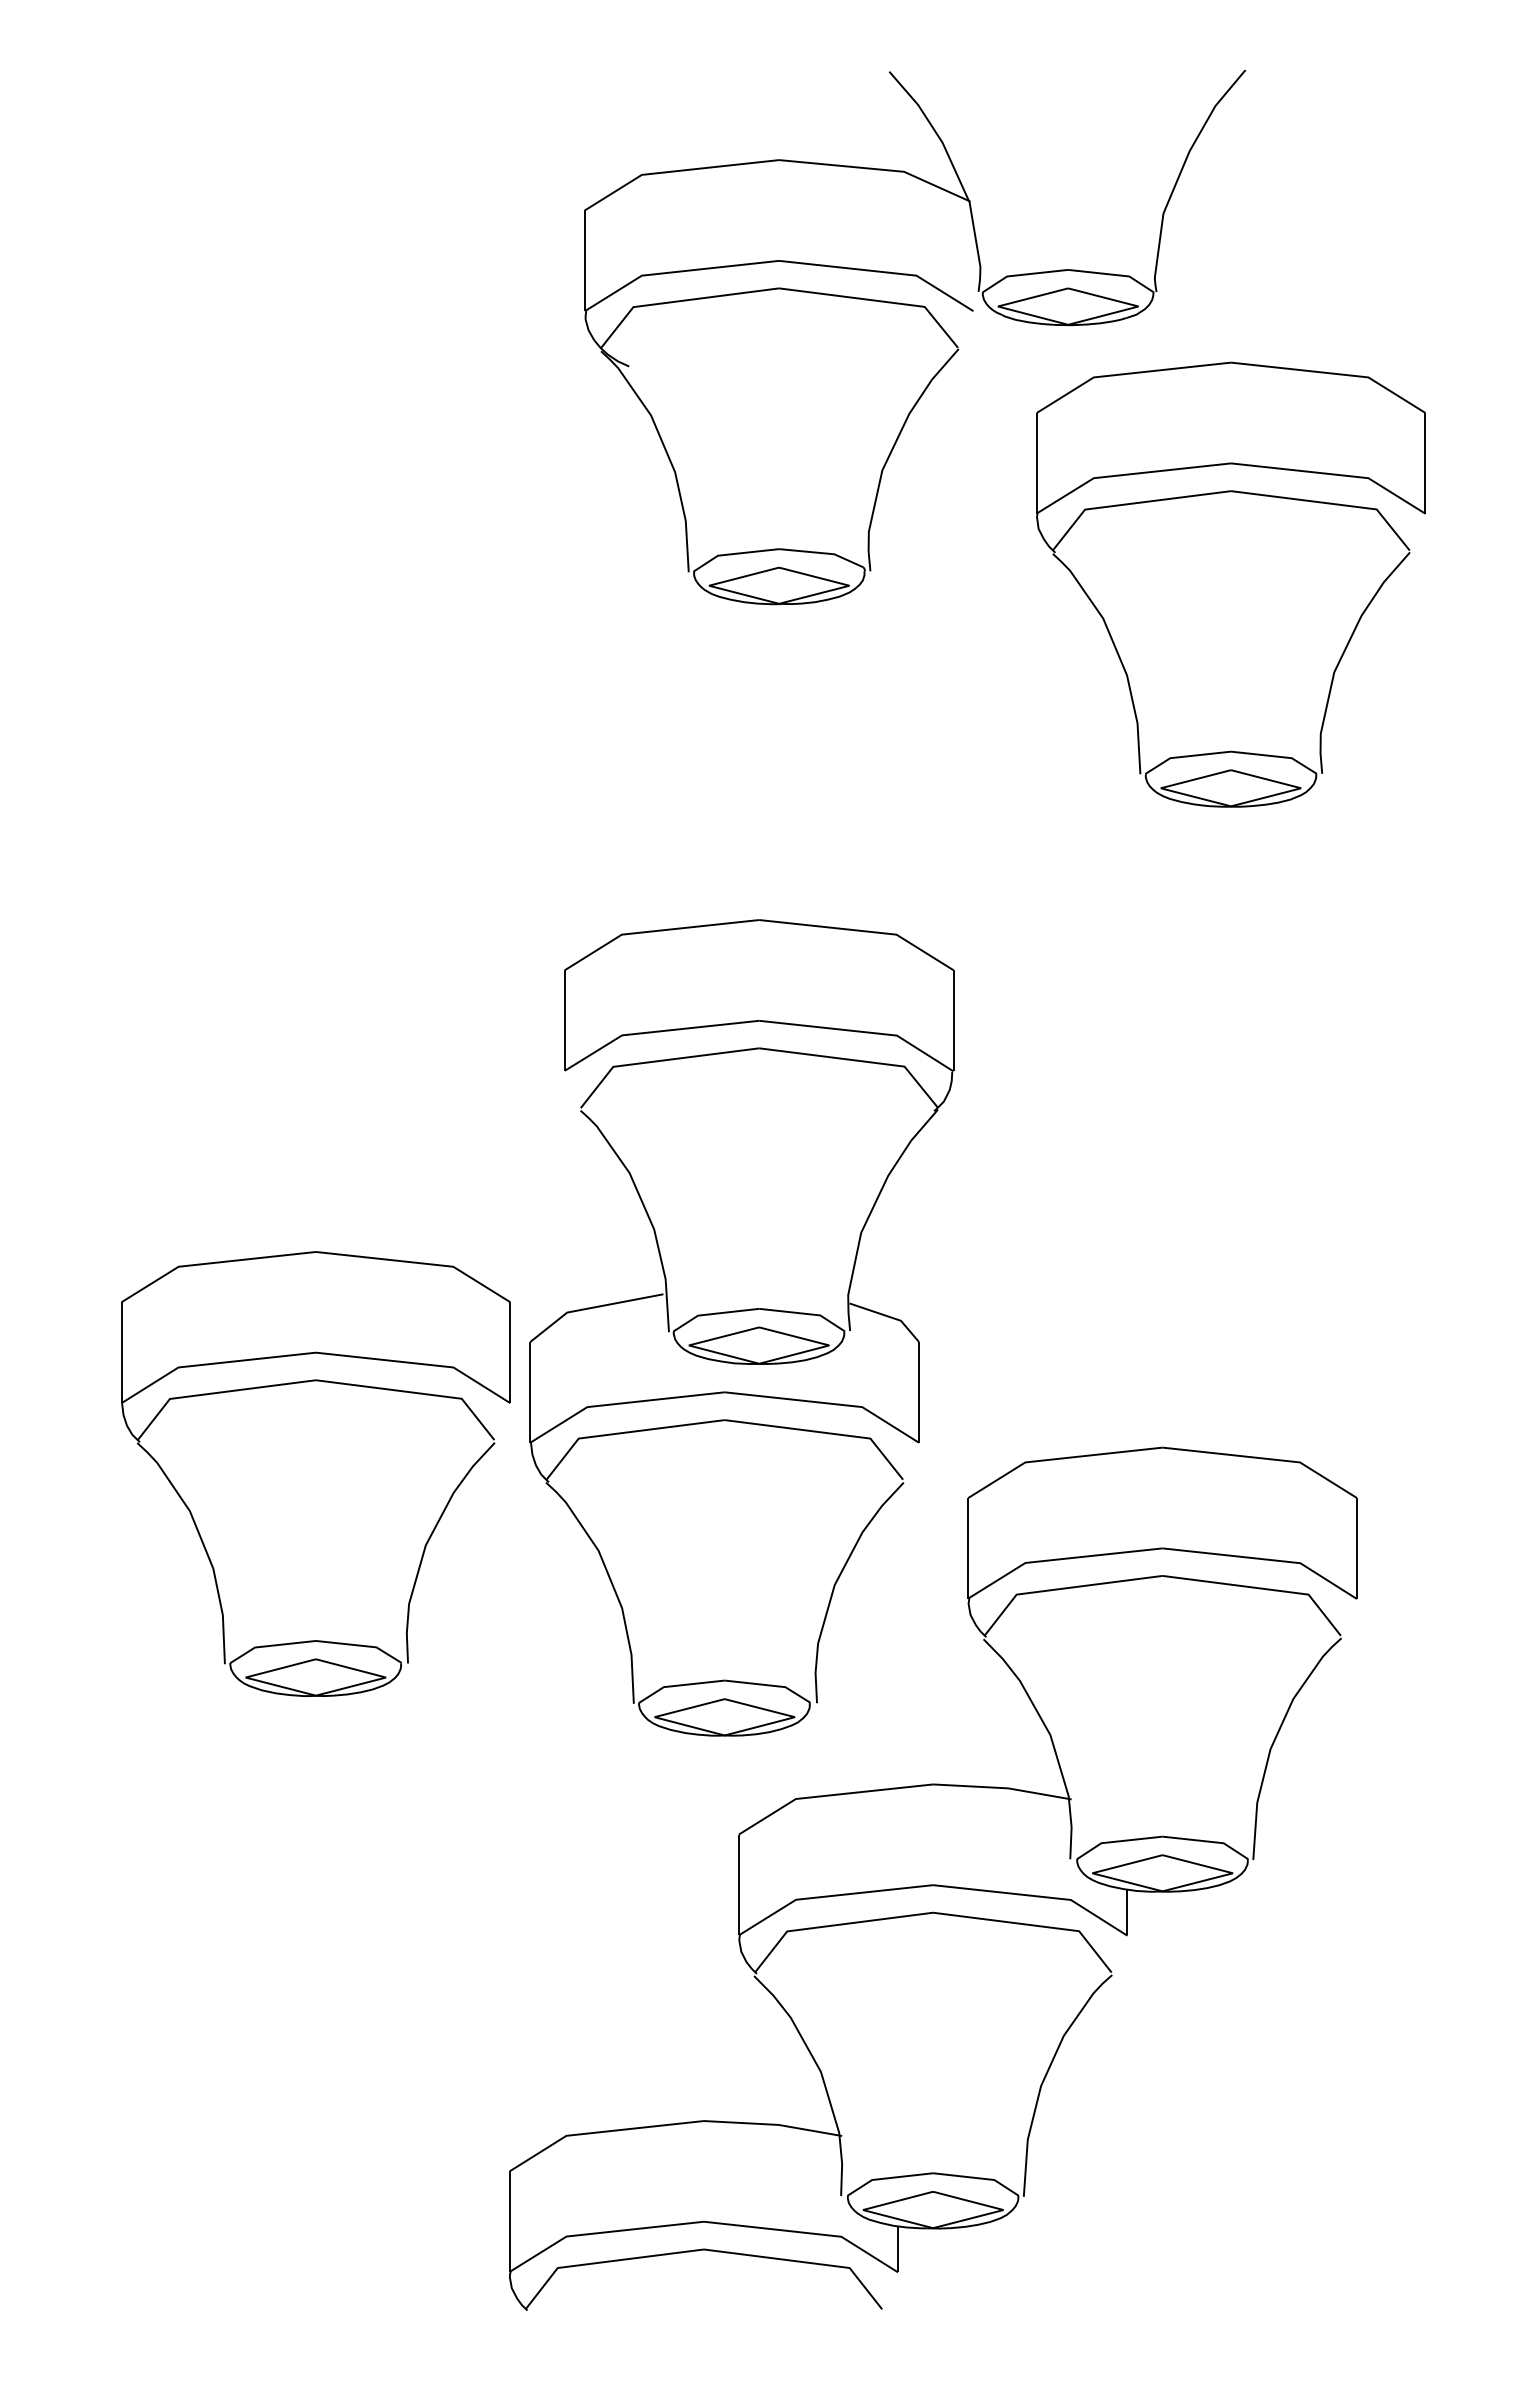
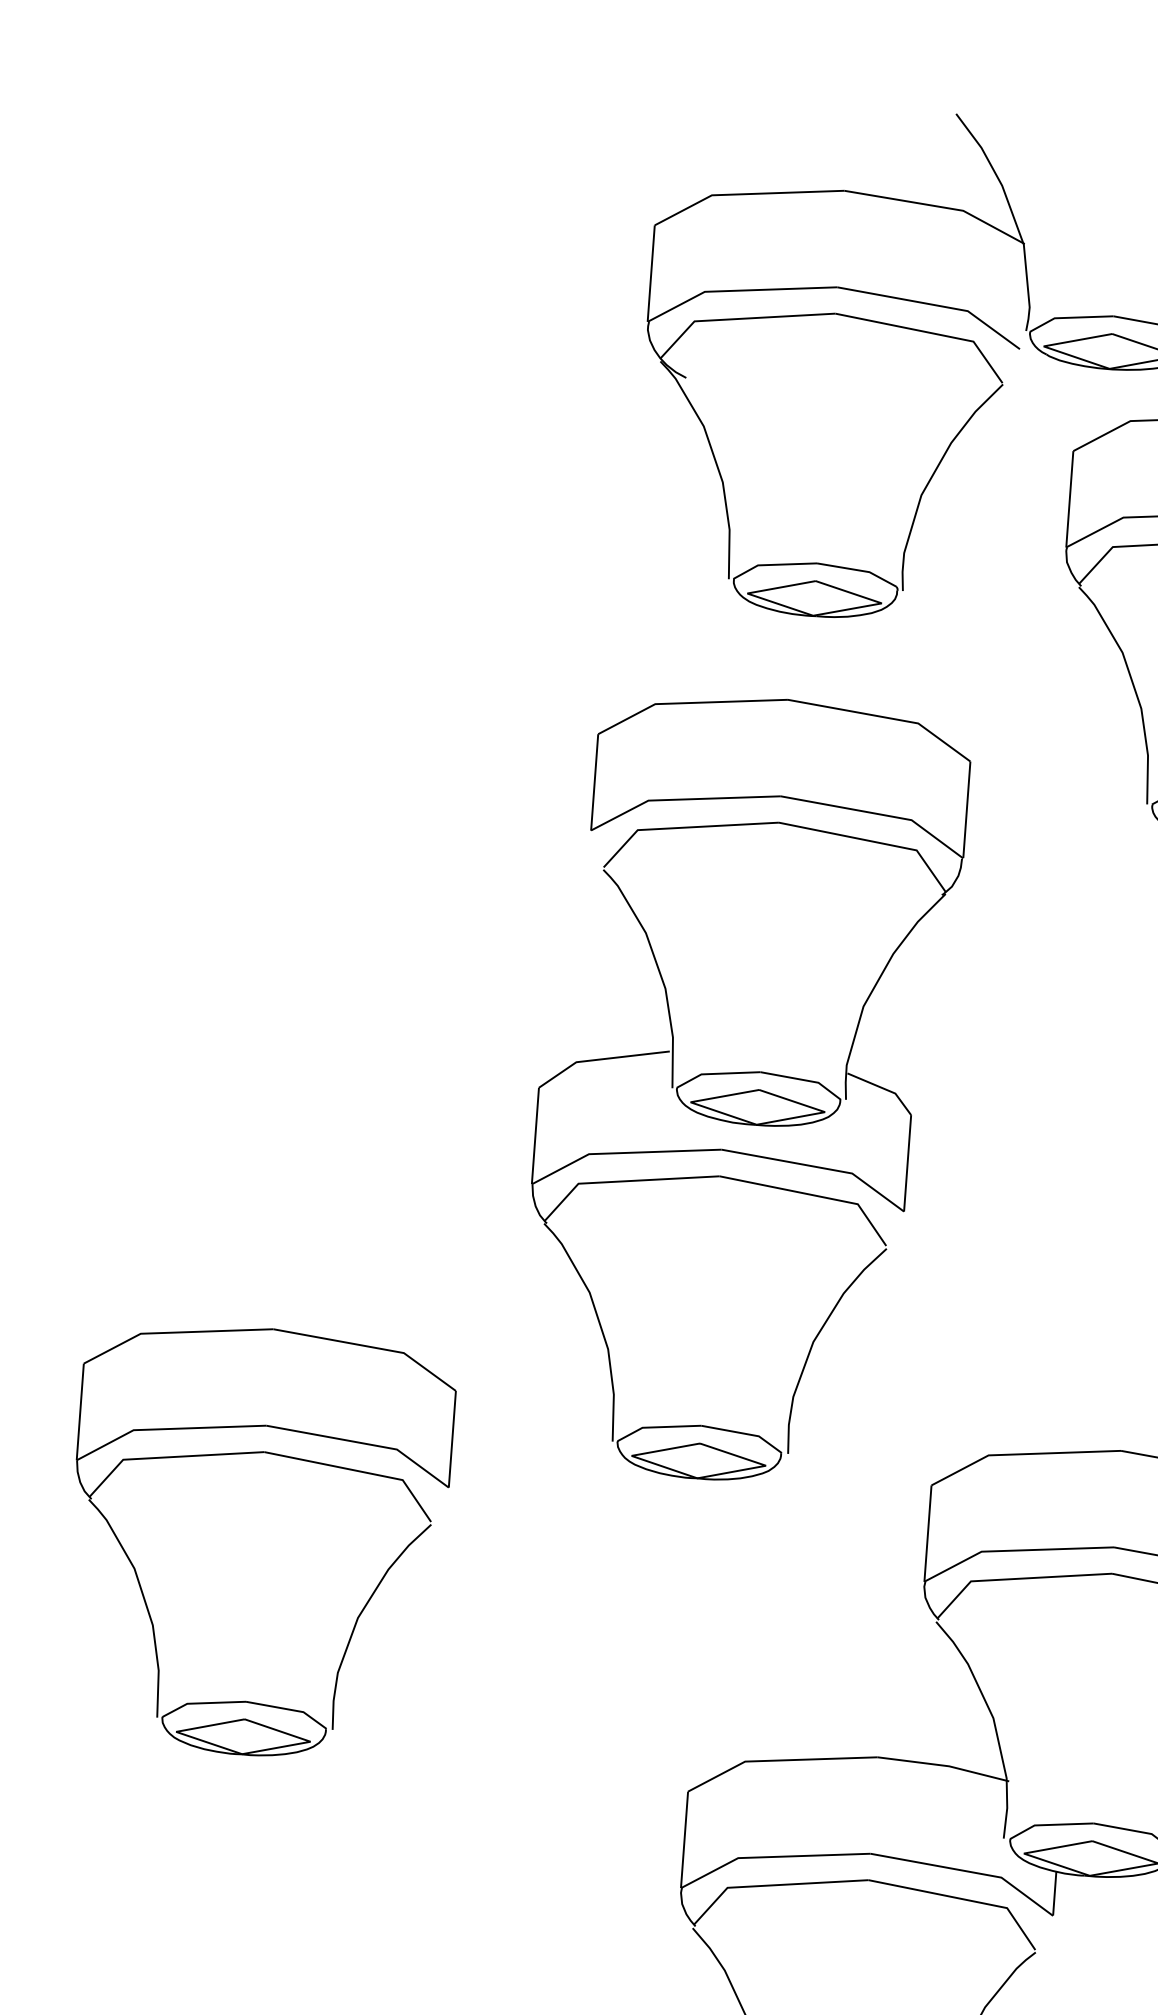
part: (741, 1327) -> (742, 1088), moved
part: (300, 1383) -> (249, 1454), moved

